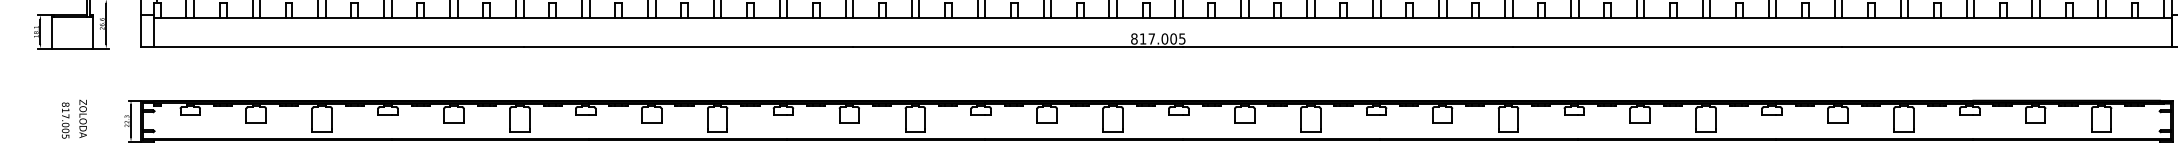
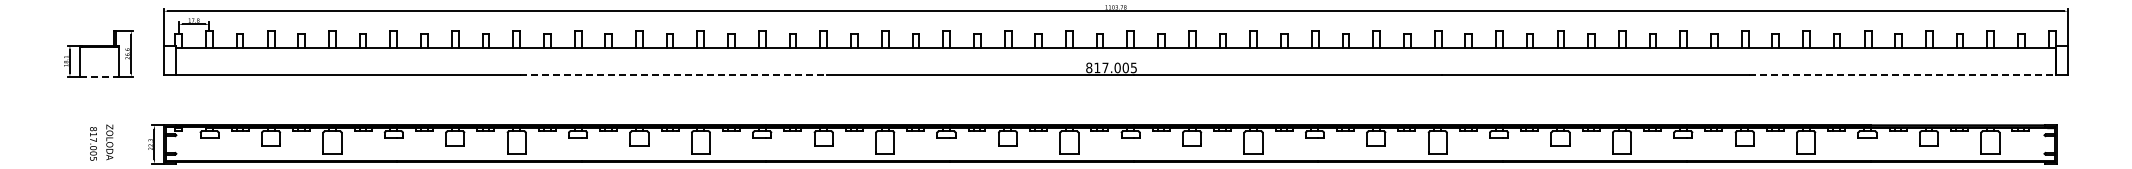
line: (688, 47) -> (673, 75), solid -> dashed
line: (2007, 47) -> (1902, 75), solid -> dashed
line: (73, 48) -> (100, 76), solid -> dashed

